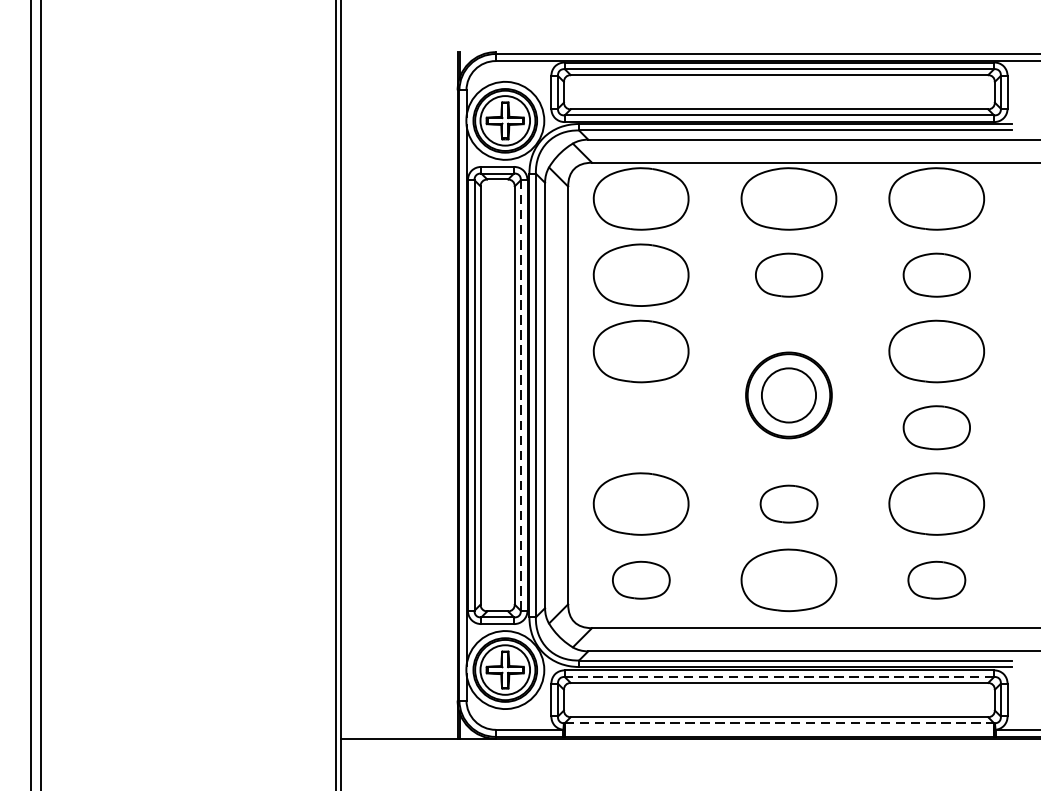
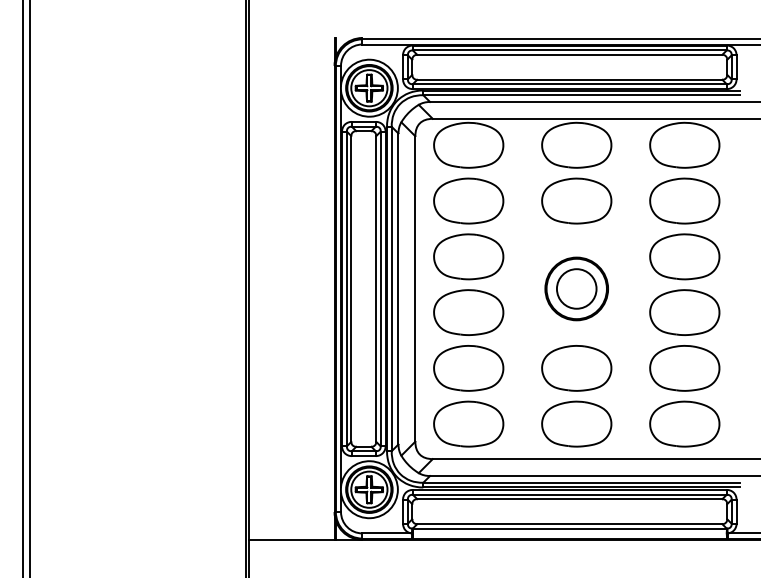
part: (788, 274) -> (576, 200), size x1.43
part: (936, 274) -> (684, 200), size x1.43
line: (520, 394) -> (380, 288), dashed -> solid
part: (640, 427) -> (468, 312), added
part: (936, 427) -> (684, 312), size x1.43
part: (788, 504) -> (576, 368), size x1.67
part: (640, 579) -> (468, 423), size x1.67
part: (936, 579) -> (684, 423), size x1.67
line: (779, 676) -> (569, 494), dashed -> solid
line: (779, 723) -> (569, 528), dashed -> solid

